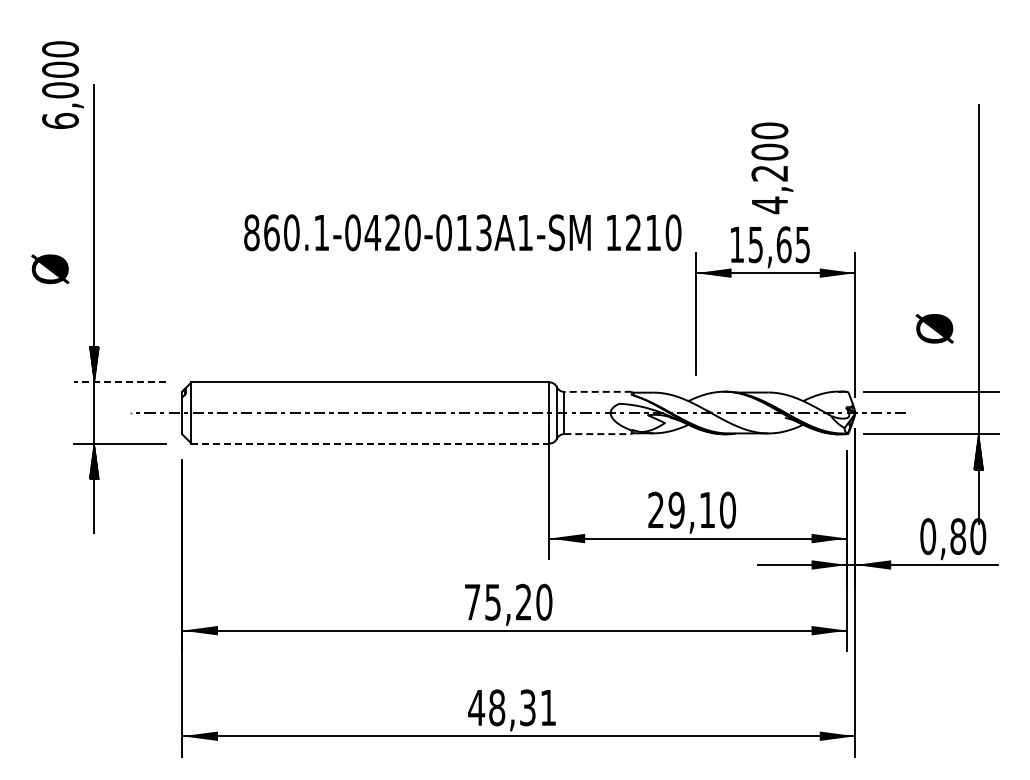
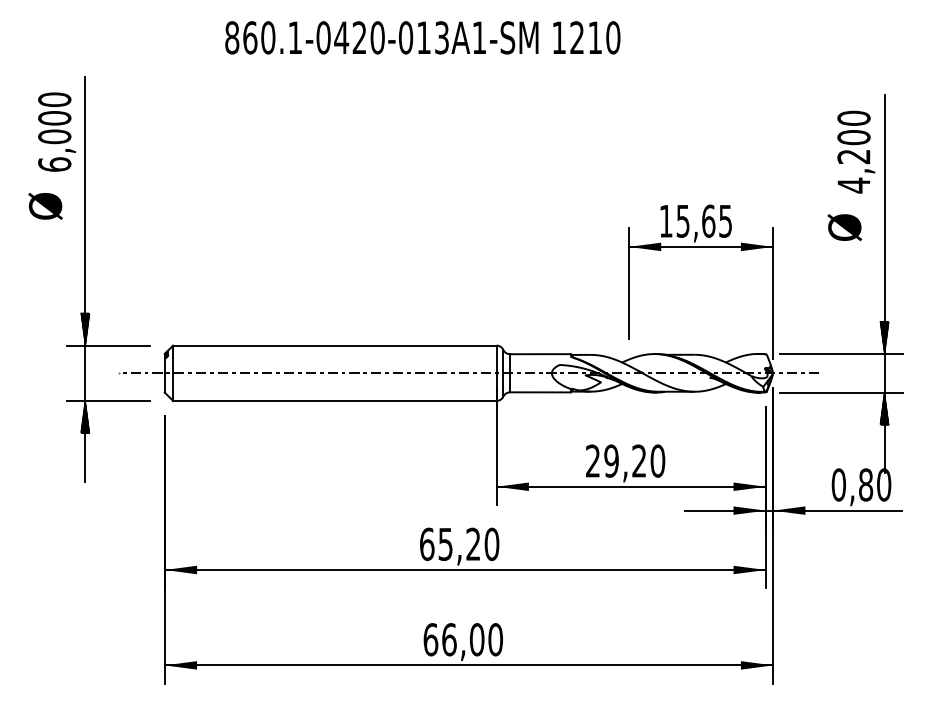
text: (62, 84) -> (56, 131), moved
text: (772, 168) -> (856, 152), moved
text: (462, 232) -> (422, 37), moved
text: (50, 269) -> (45, 206), moved
text: (934, 328) -> (844, 227), moved
hatch: (978, 373) -> (884, 337), added
line: (119, 382) -> (108, 345), dashed -> solid
line: (598, 391) -> (540, 353), dashed -> solid
line: (598, 434) -> (540, 392), dashed -> solid
line: (370, 443) -> (334, 400), dashed -> solid
text: (706, 509) -> (638, 460), 29,10 -> 29,20
text: (472, 601) -> (427, 543), 75,20 -> 65,20
text: (512, 707) -> (463, 639), 48,31 -> 66,00

